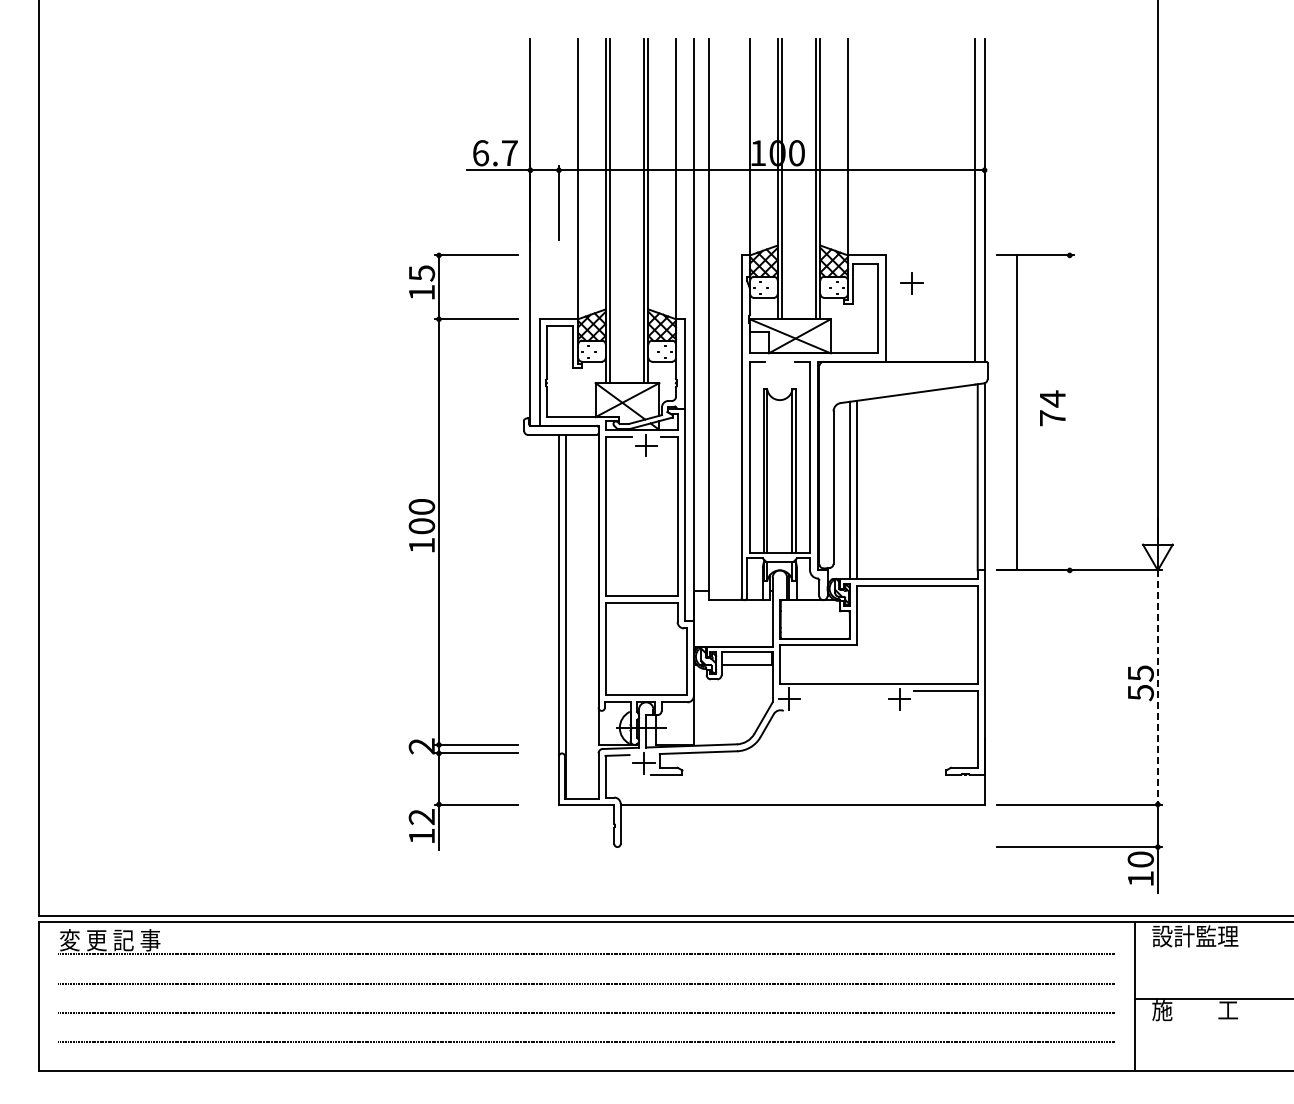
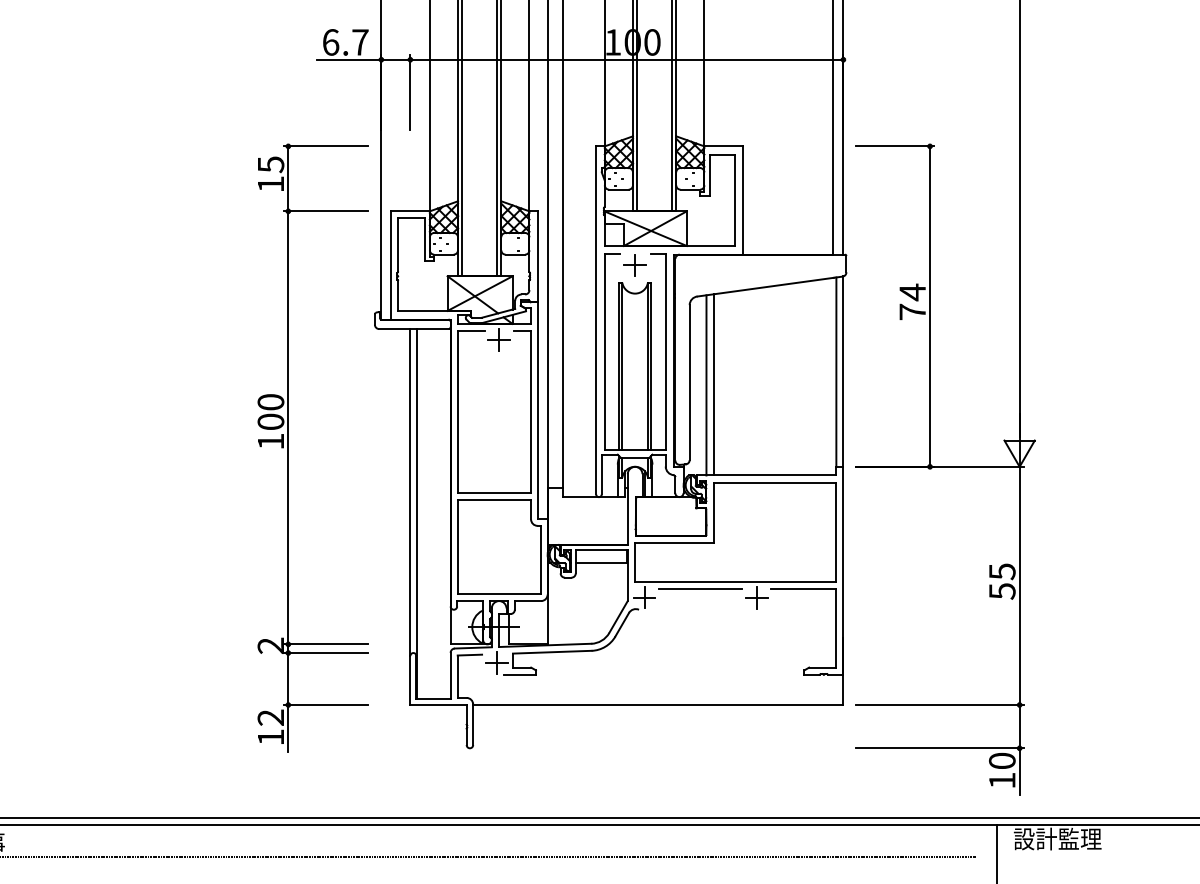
part: (911, 283) -> (634, 265), moved
line: (1016, 412) -> (929, 306), moved
line: (1157, 687) -> (1019, 585), dashed -> solid
line: (844, 690) -> (700, 588), added

